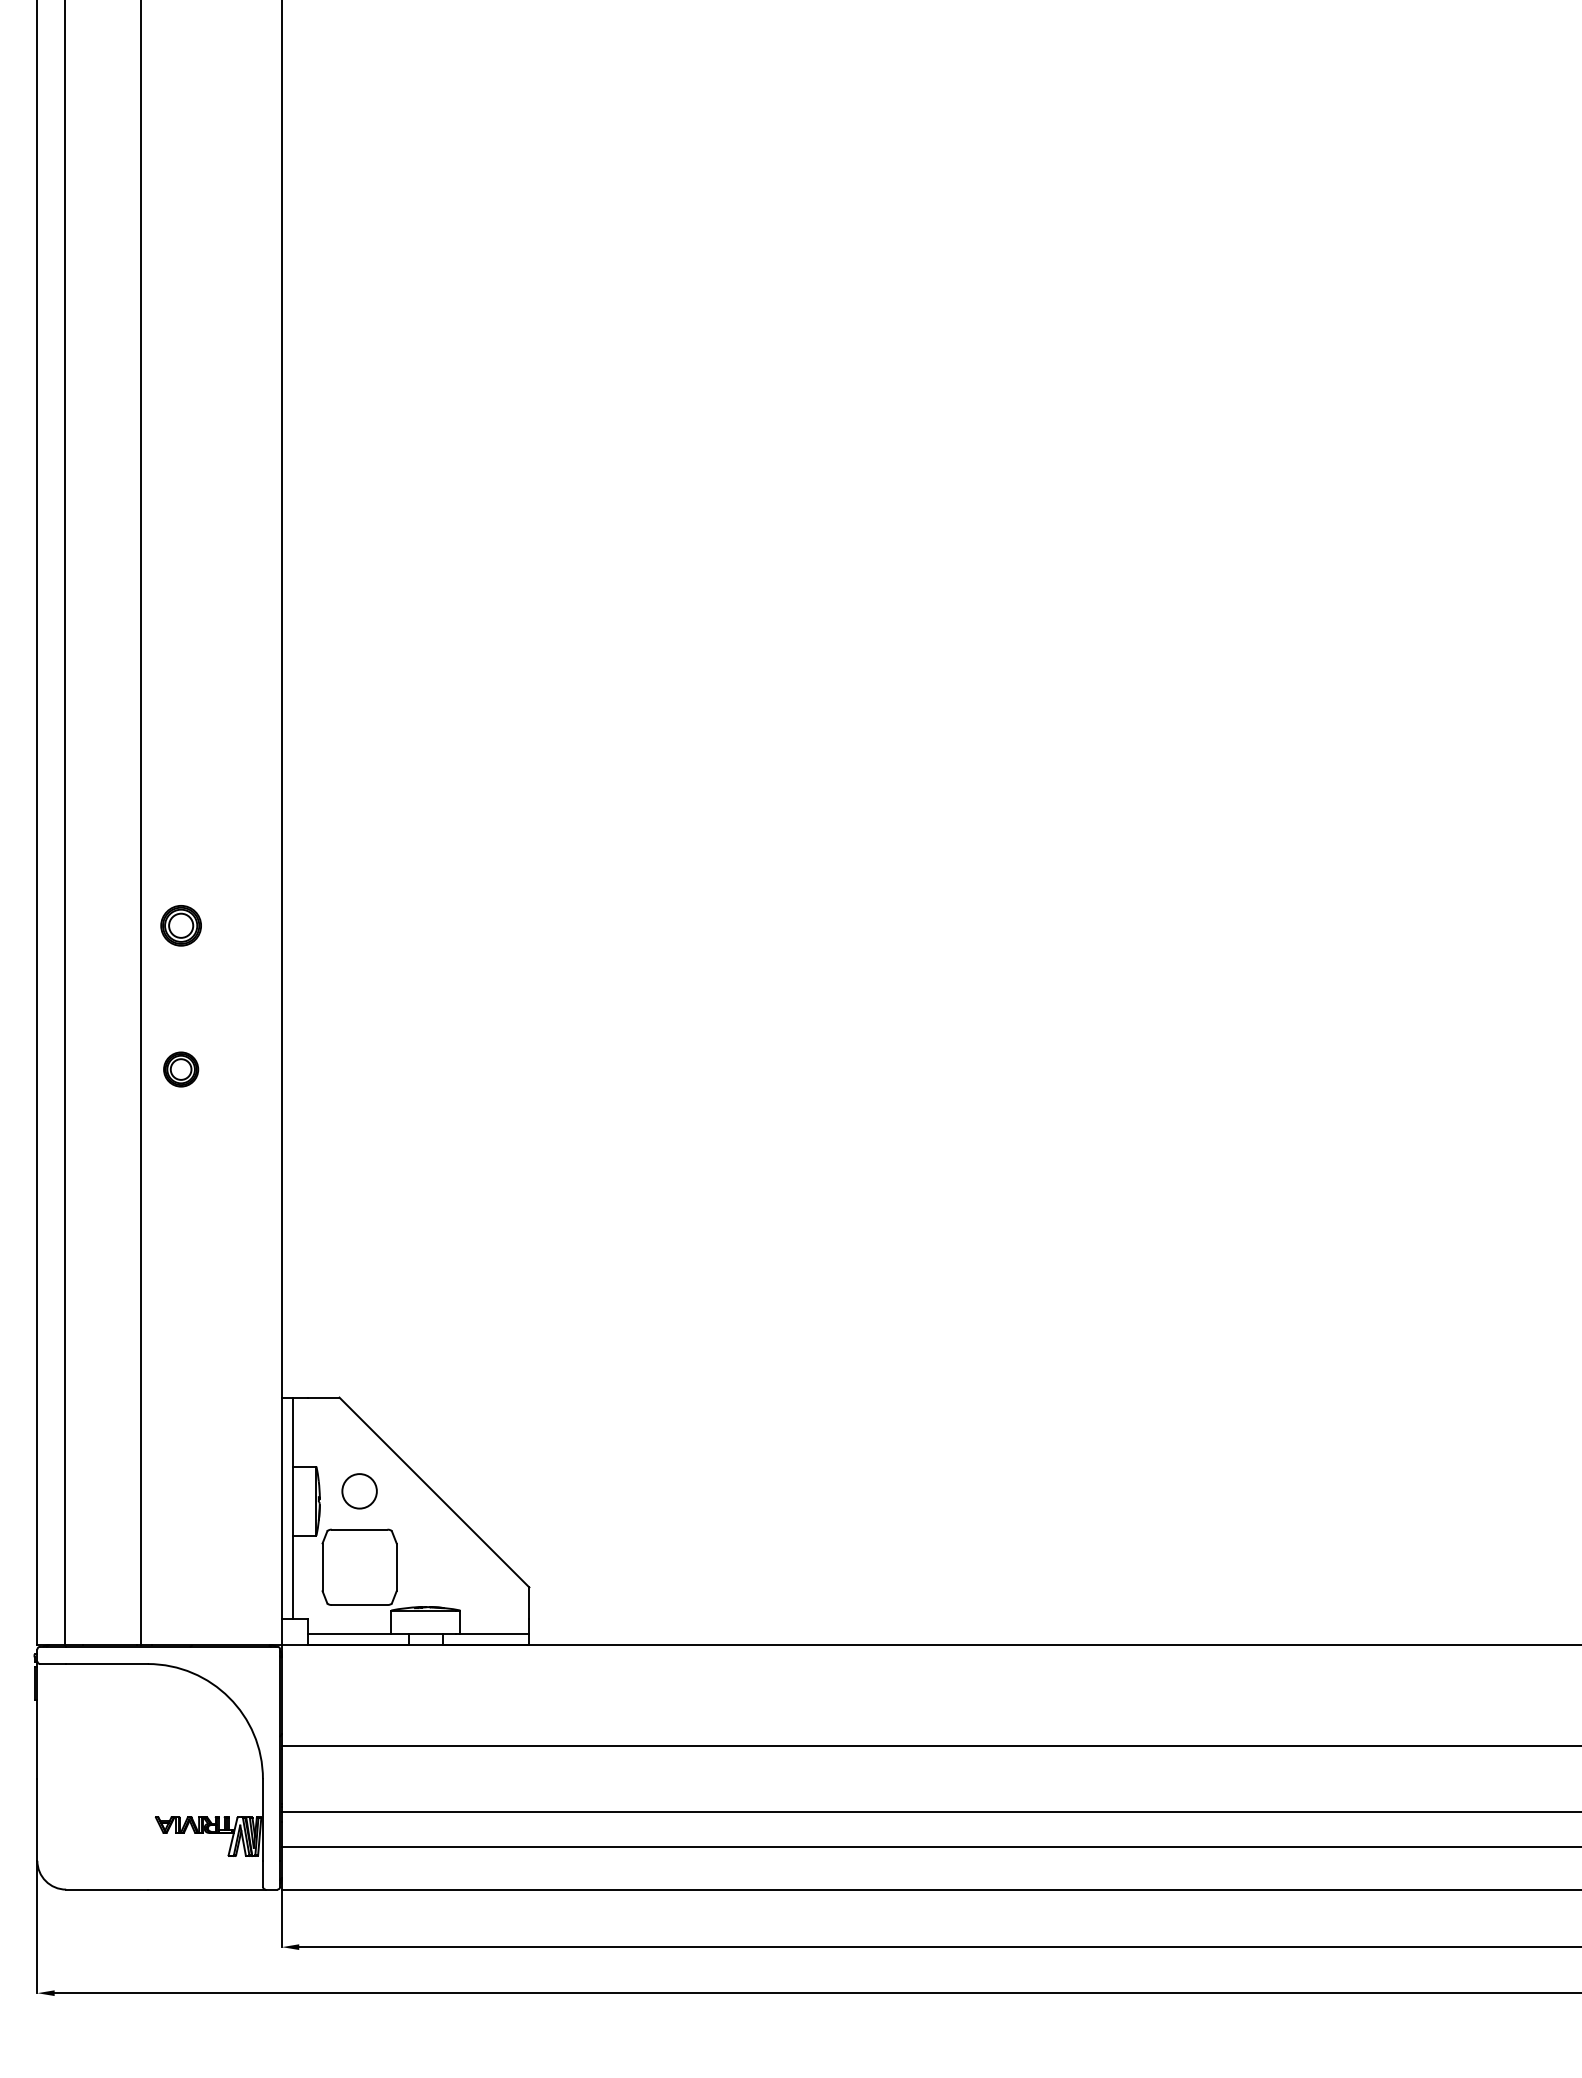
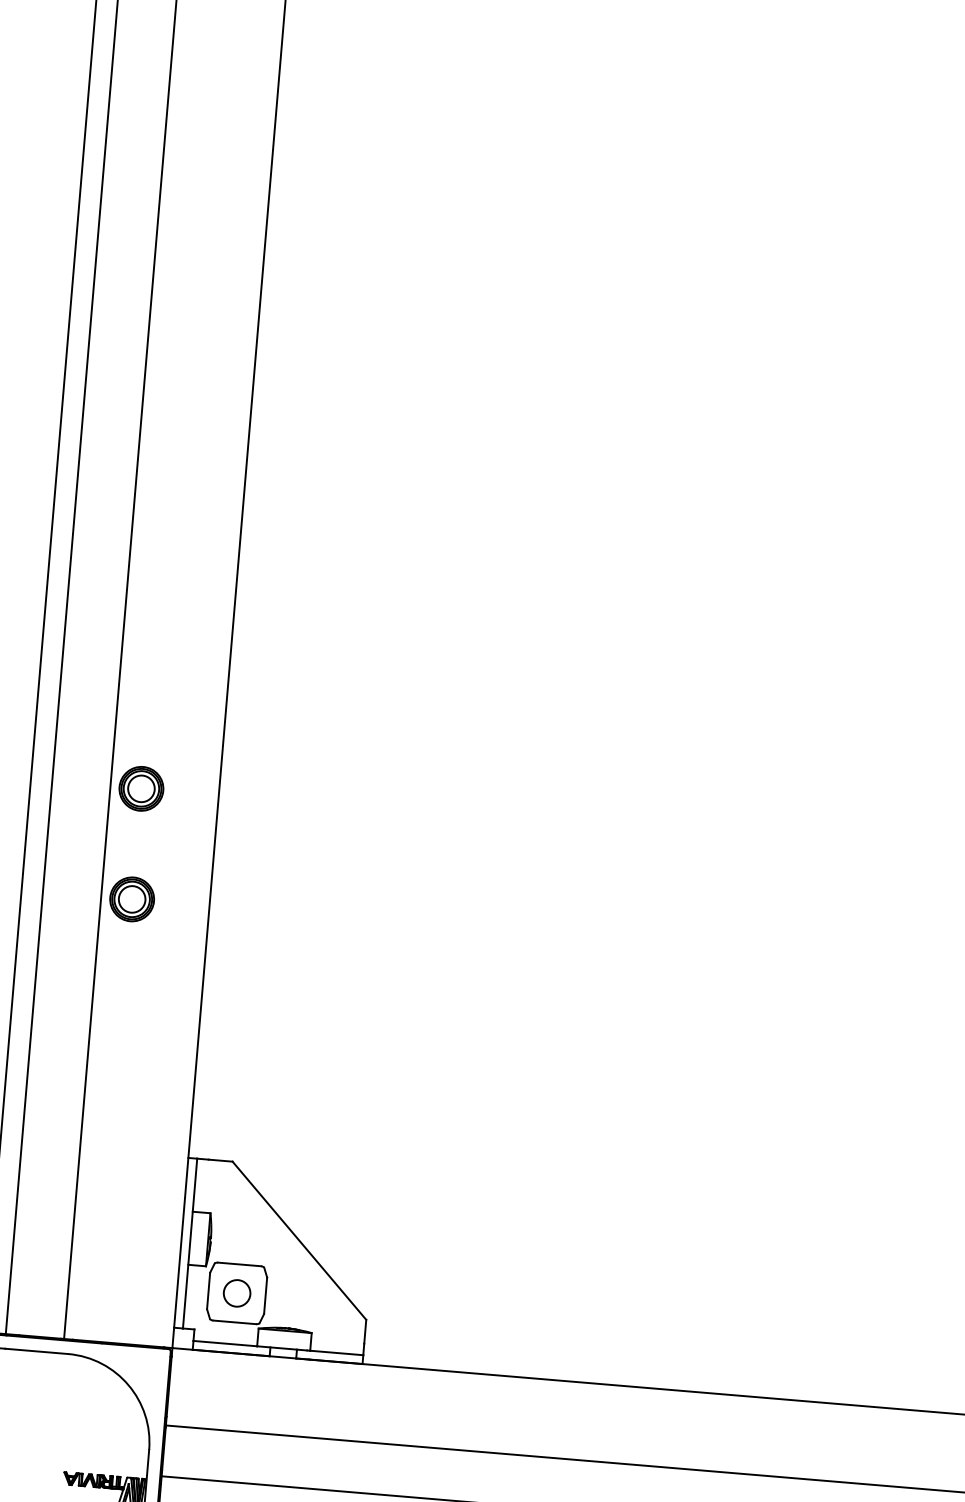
part: (180, 925) -> (140, 788), size x1.43
part: (180, 1069) -> (131, 899), size x1.67
circle: (359, 1491) -> (237, 1293), moved

